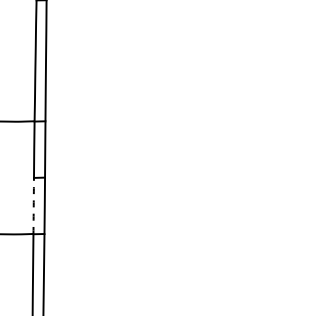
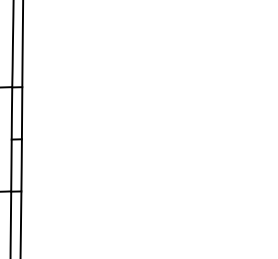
arc: (33, 205) -> (11, 165), dashed -> solid

